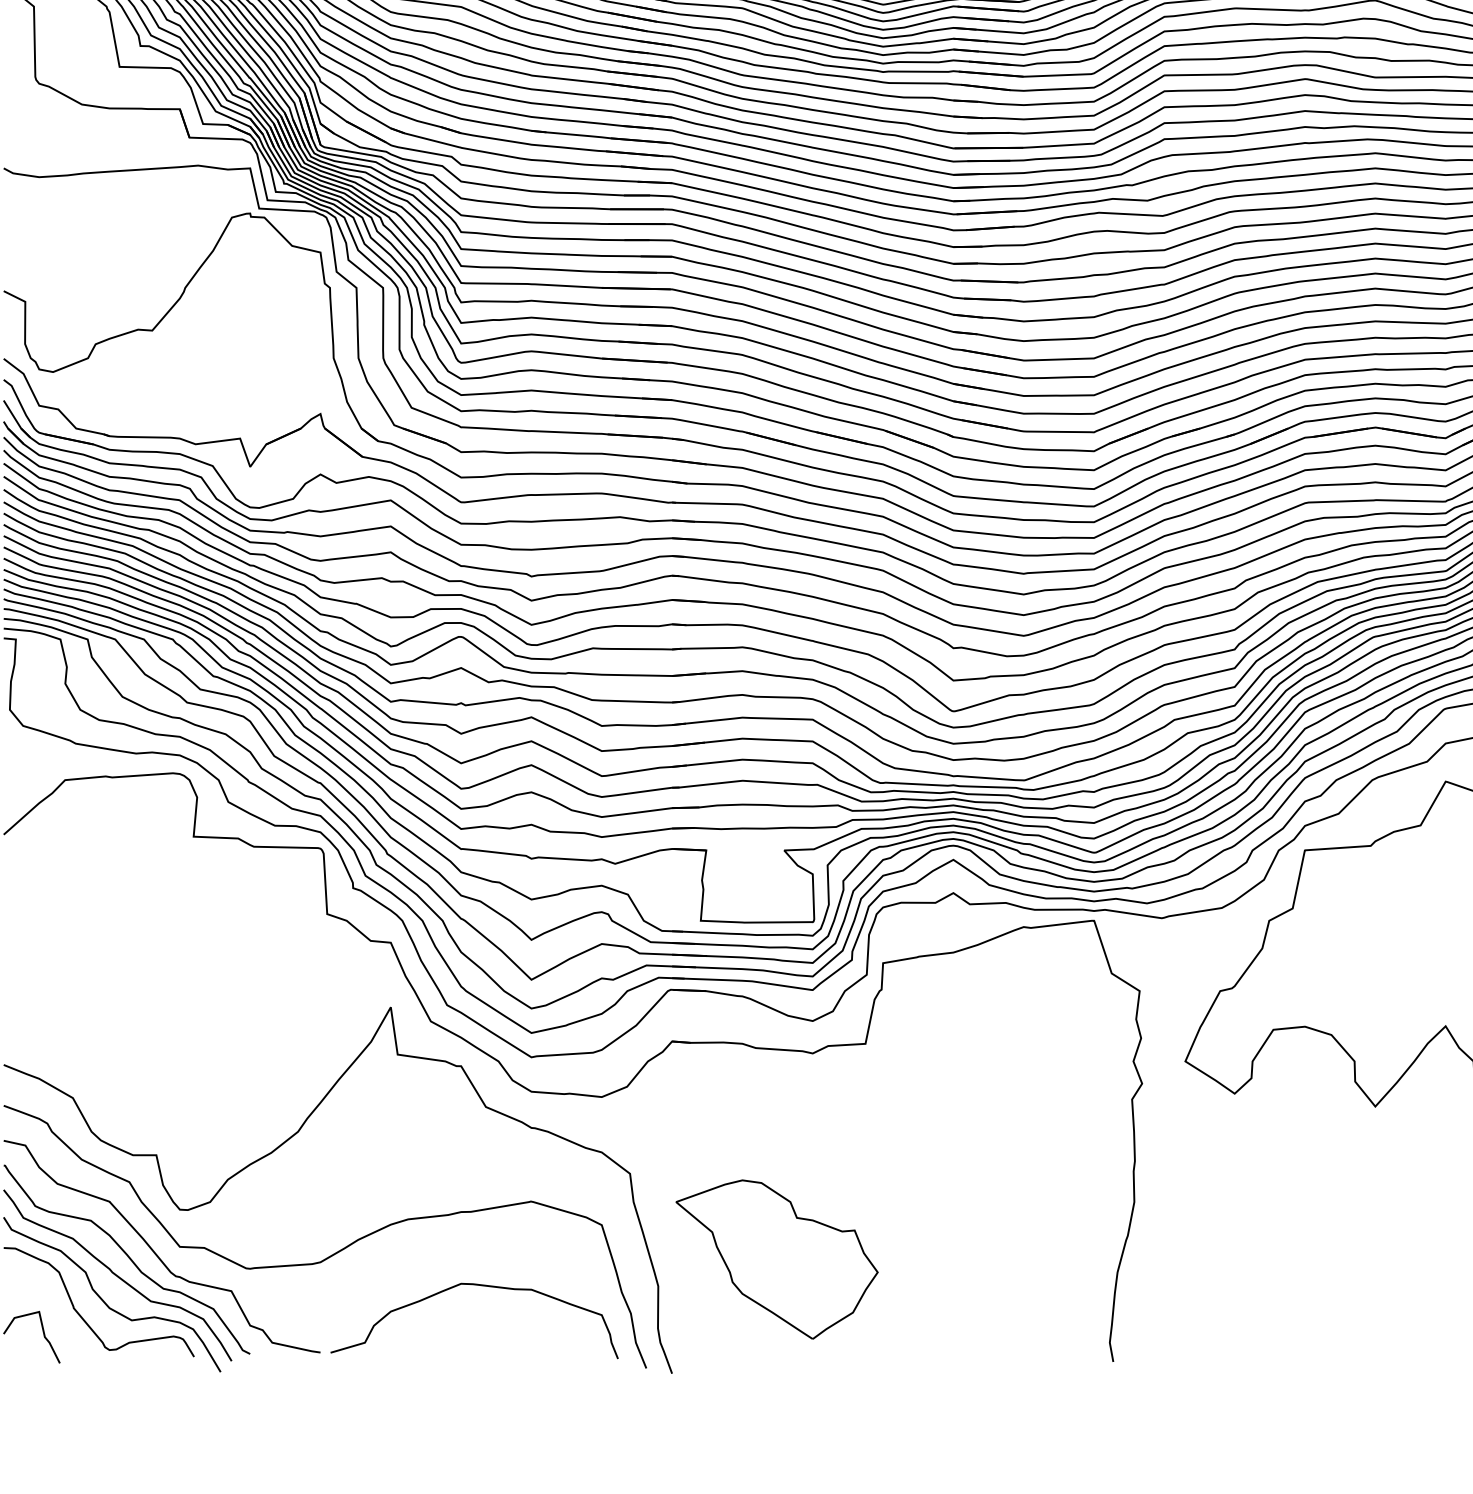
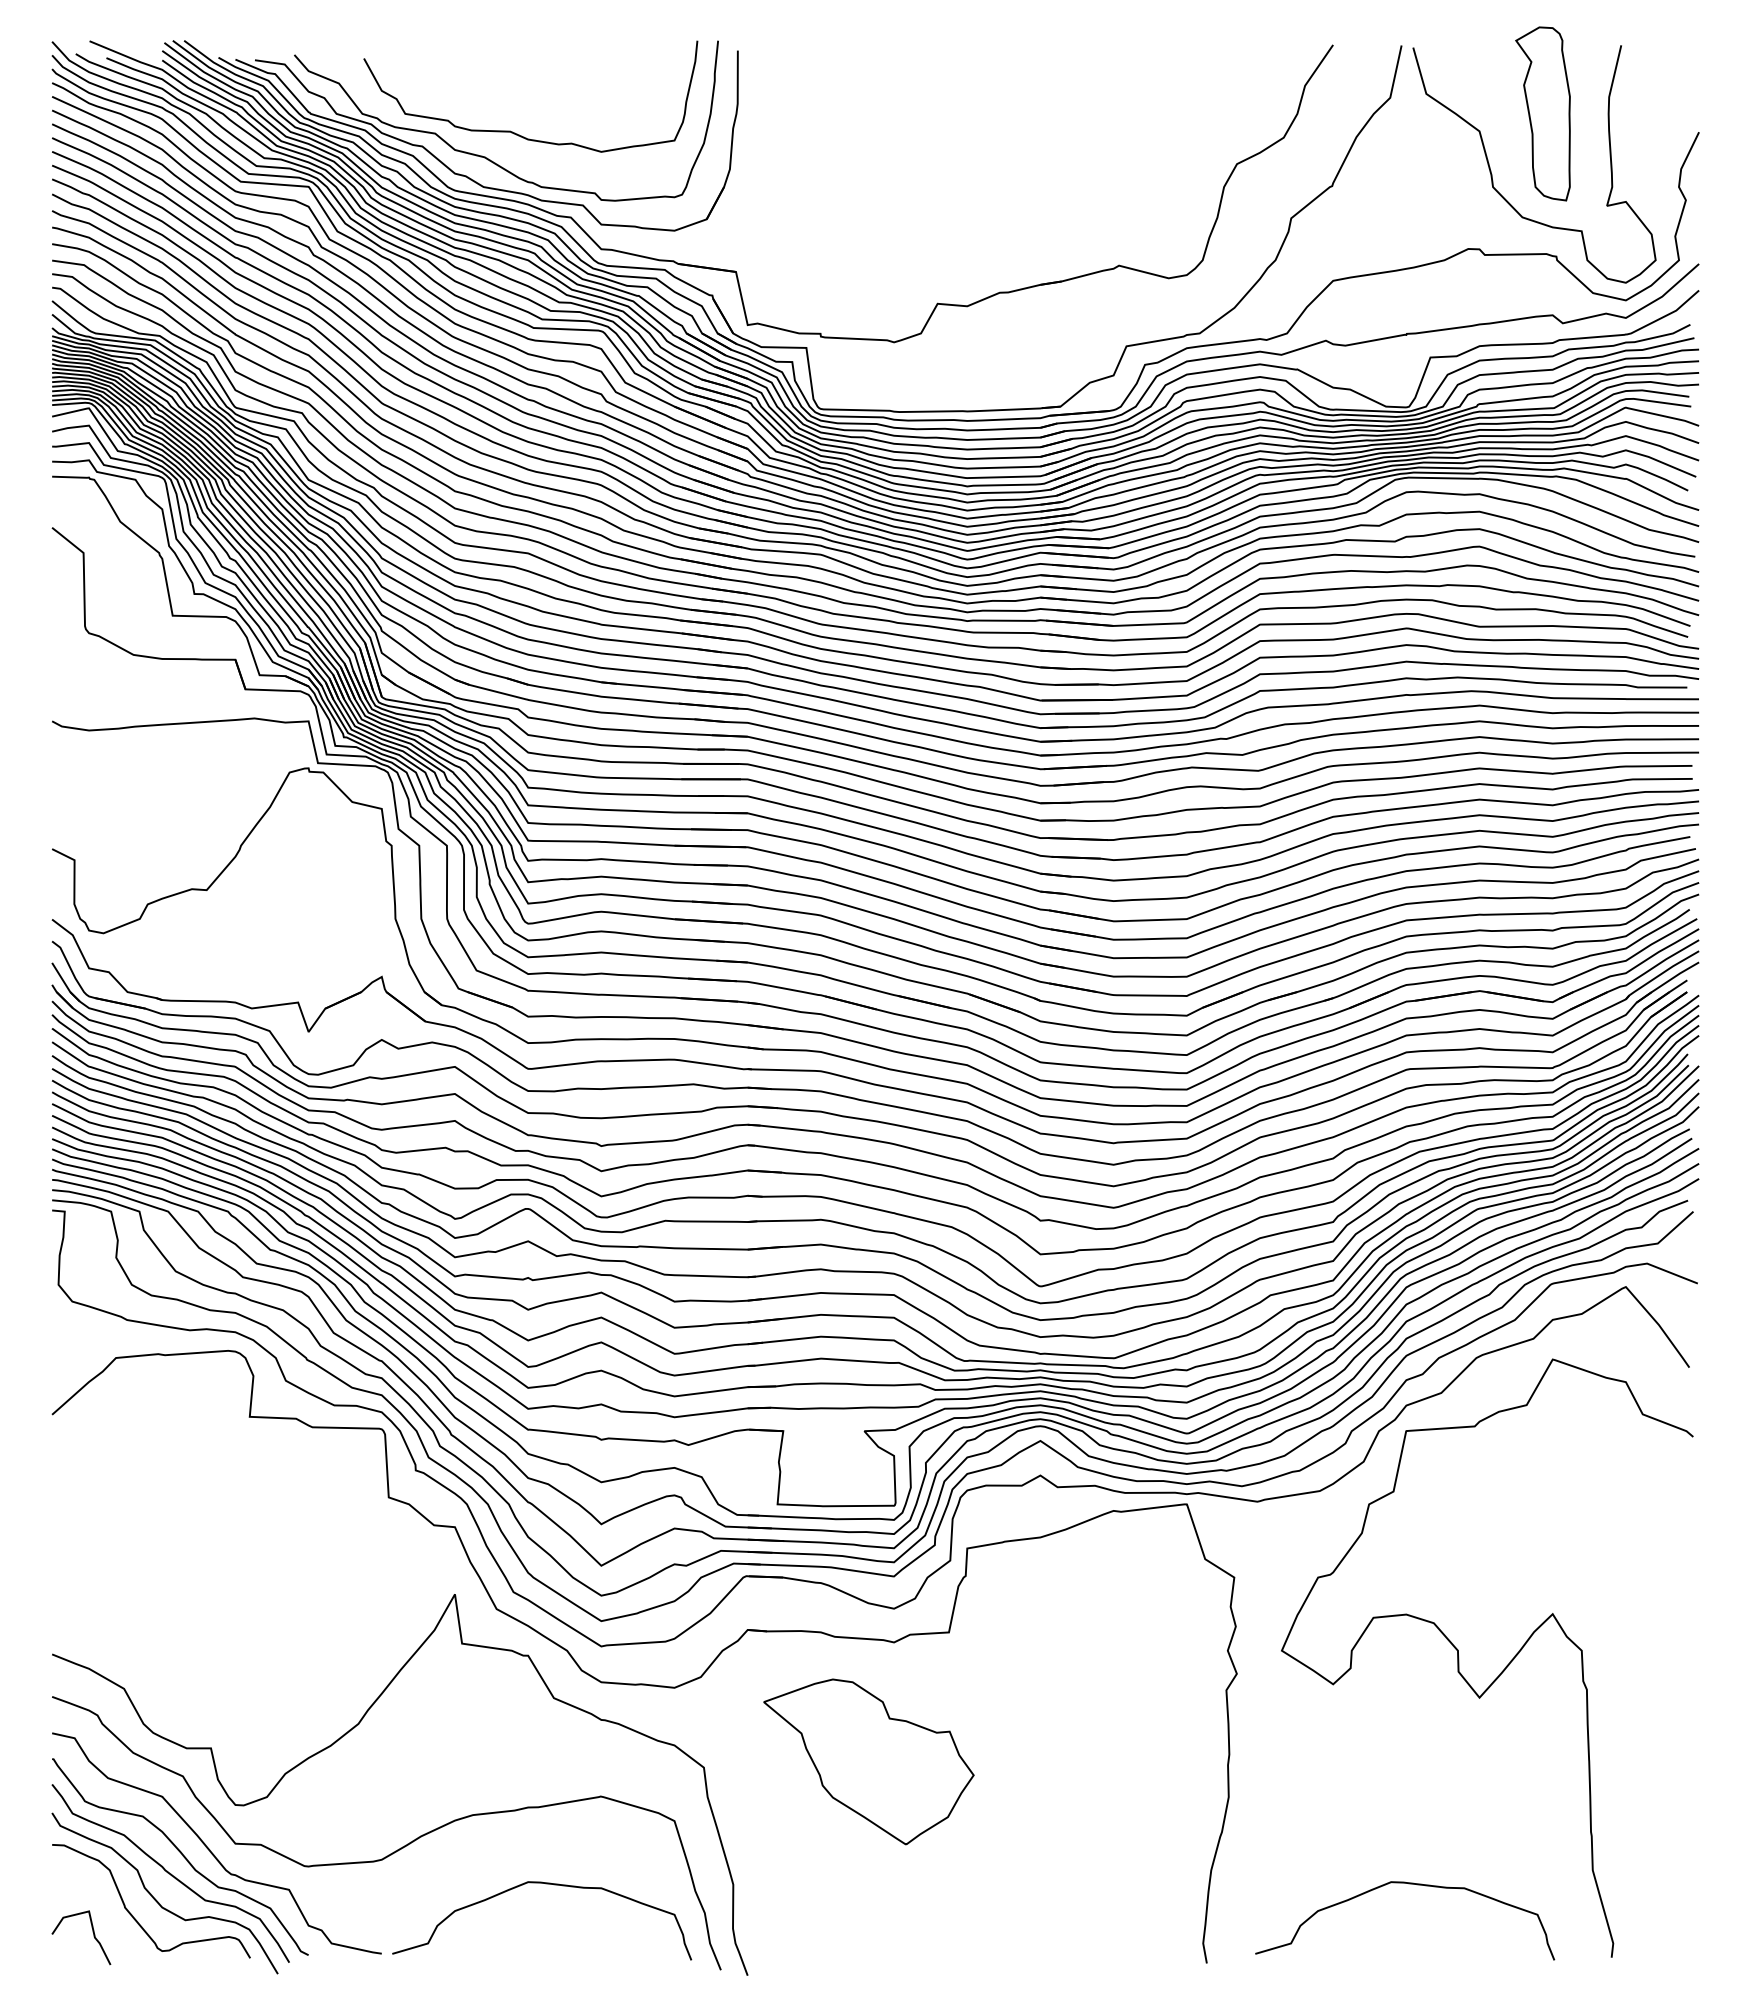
part: (776, 1259) -> (868, 1761), moved
curve: (1307, 1286) -> (1408, 1884), added

